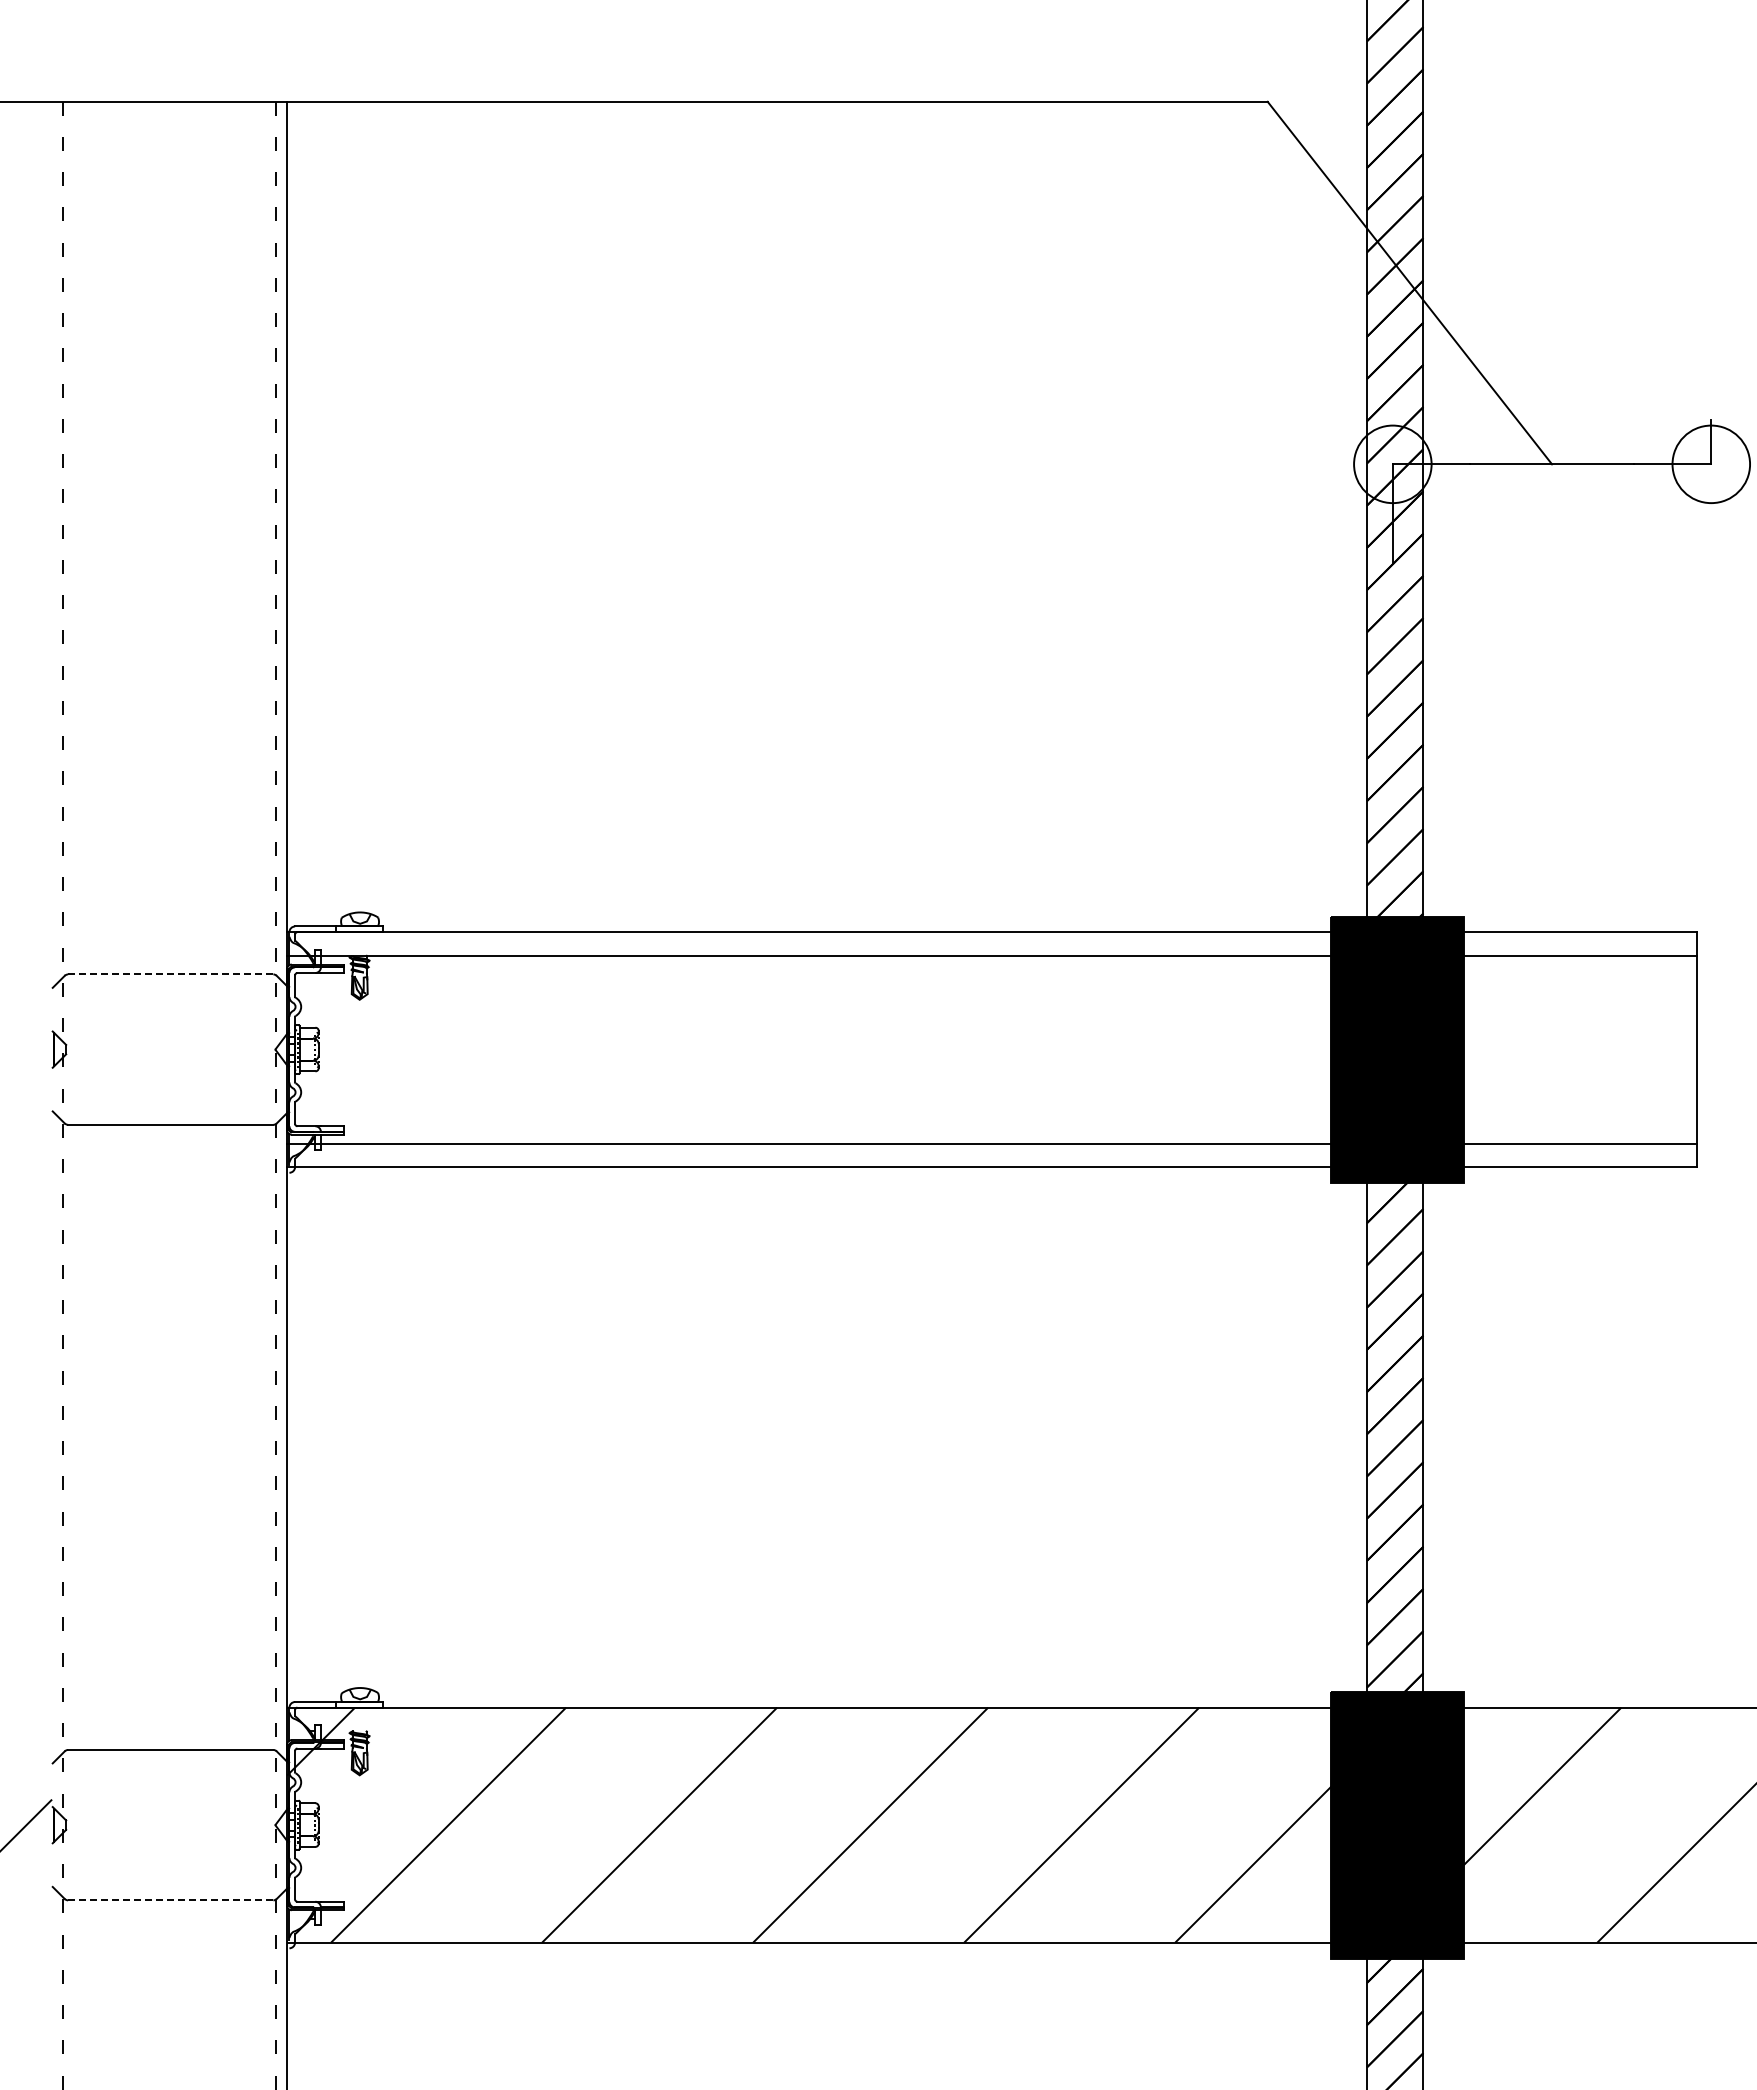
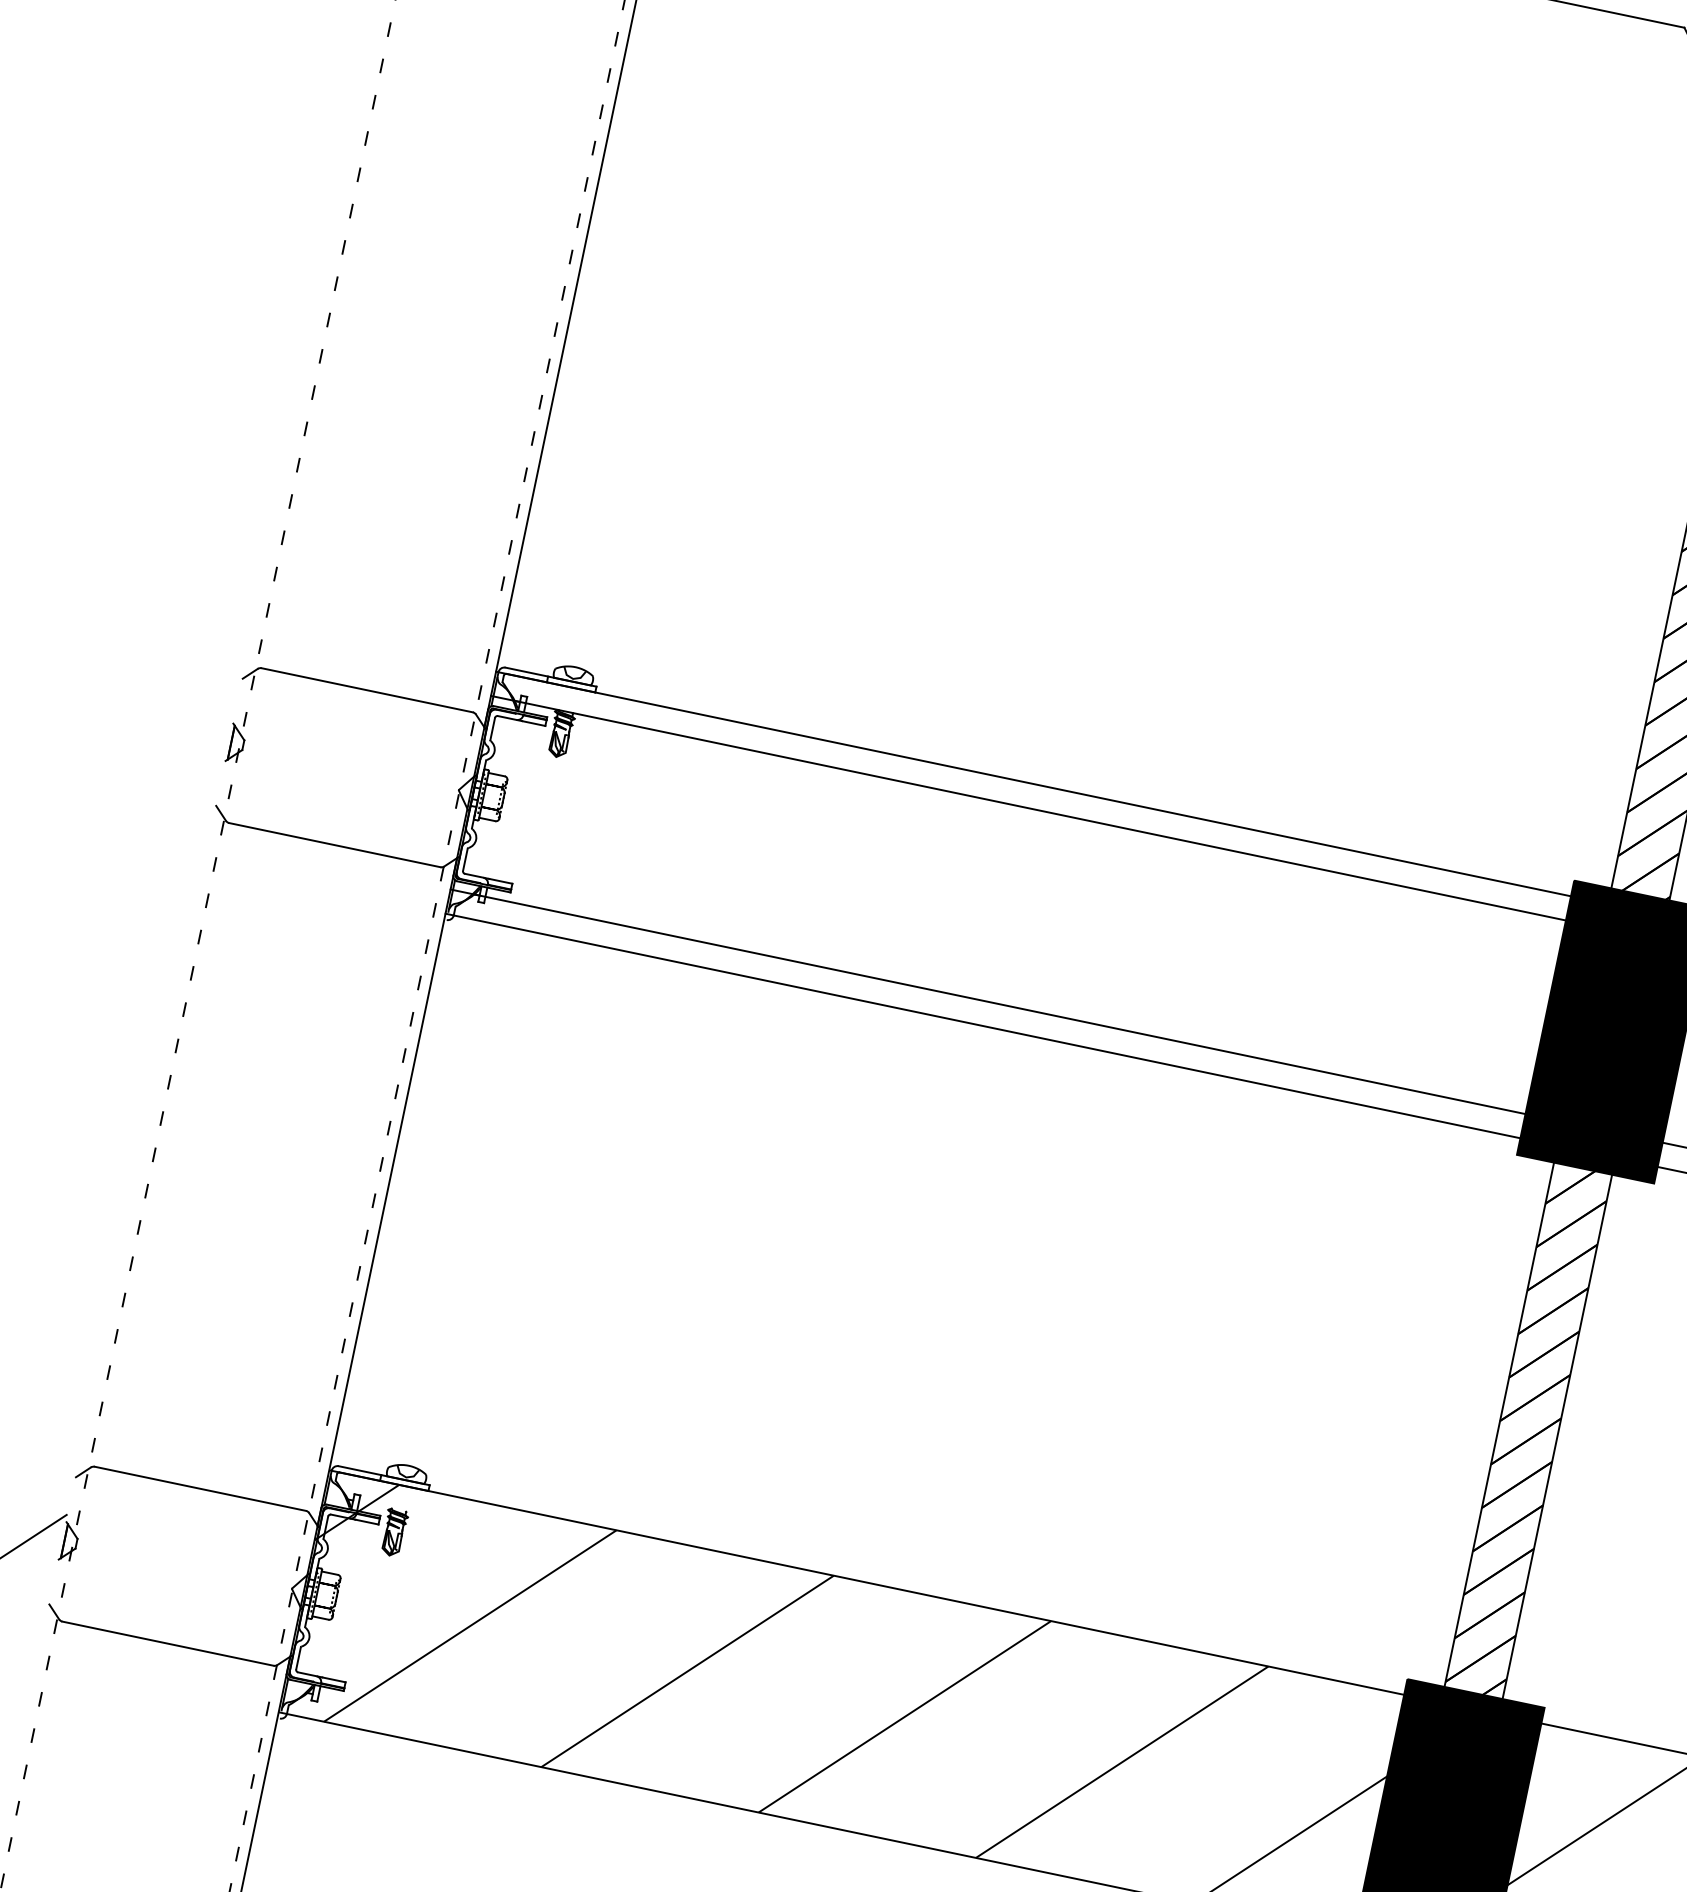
line: (170, 974) -> (366, 690), dashed -> solid
line: (170, 1900) -> (167, 1643), dashed -> solid

